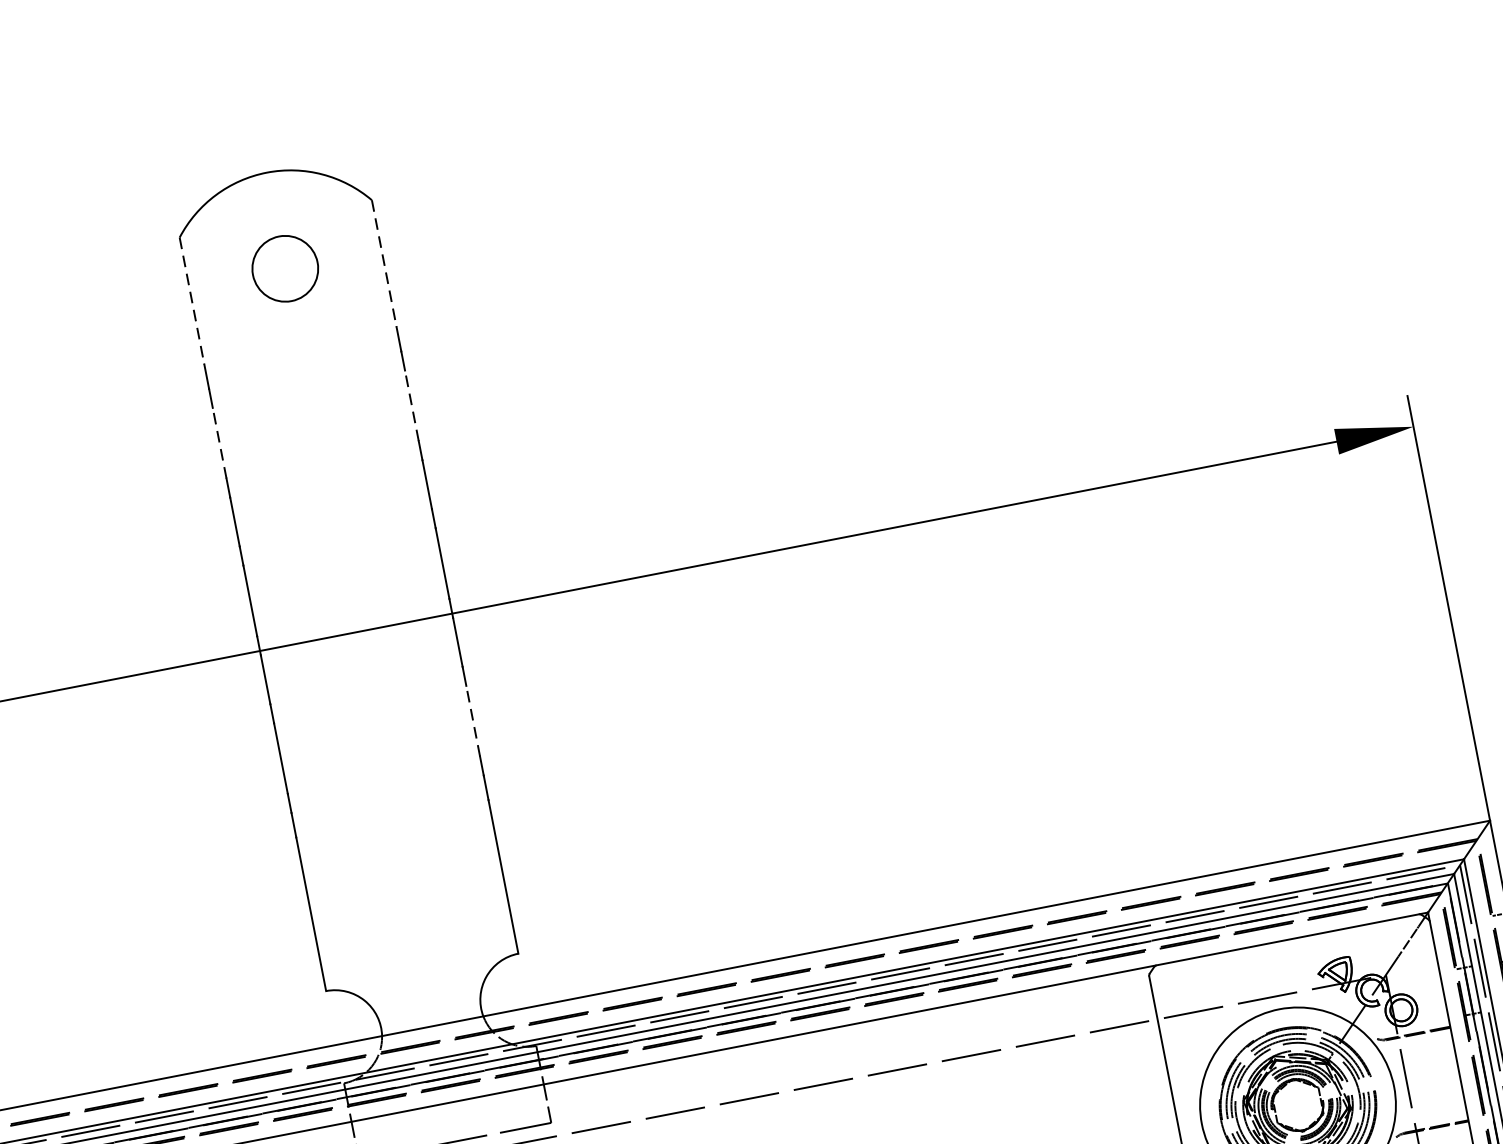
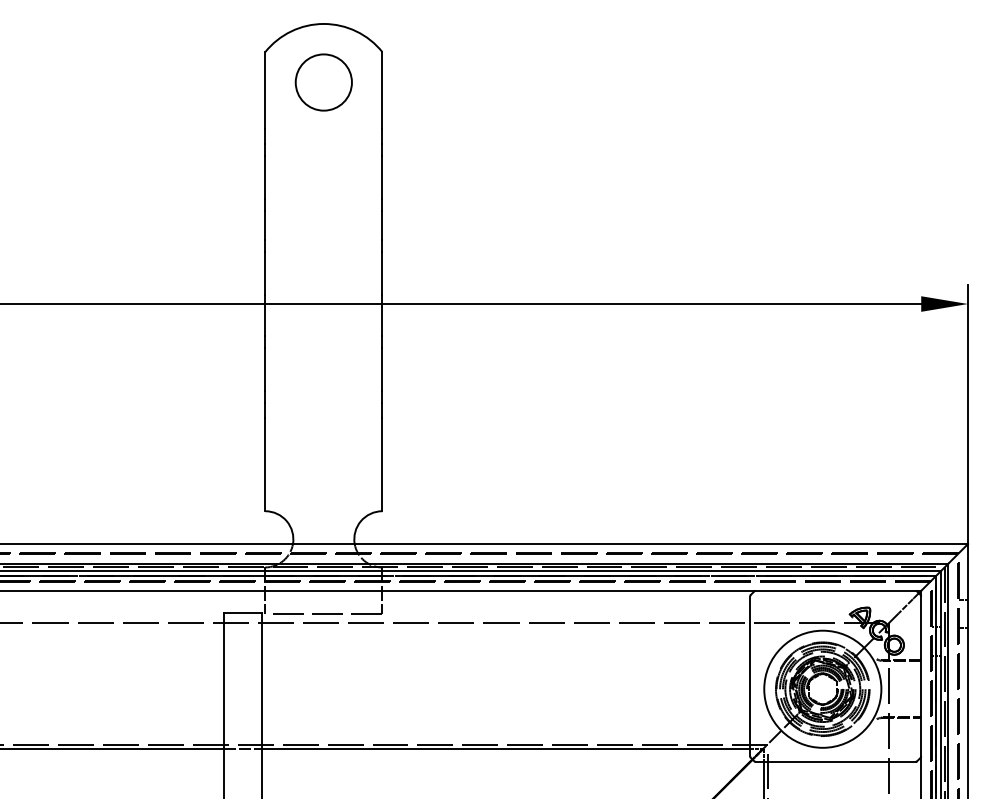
line: (384, 263) -> (382, 90), dashed -> solid
circle: (284, 268) -> (323, 82), size x1.43
line: (192, 300) -> (265, 90), dashed -> solid
line: (412, 405) -> (382, 177), dashed -> solid
line: (220, 443) -> (265, 177), dashed -> solid
line: (473, 721) -> (382, 369), dashed -> solid

